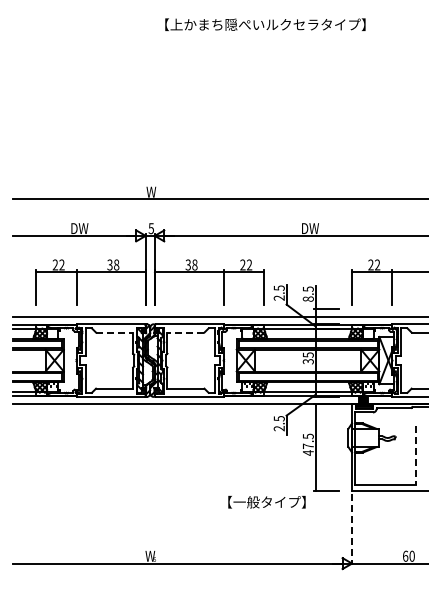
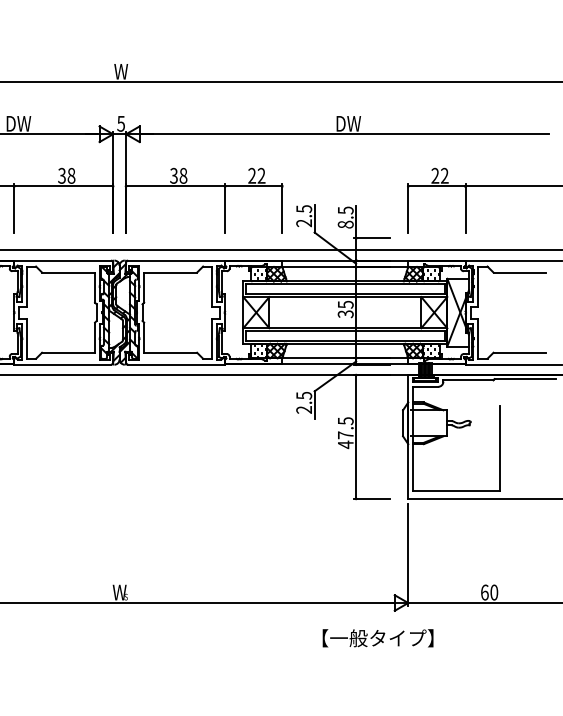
line: (114, 332) -> (68, 272), dashed -> solid
line: (185, 332) -> (170, 272), dashed -> solid
line: (416, 455) -> (500, 448), dashed -> solid
text: (266, 501) -> (377, 637), moved
line: (352, 530) -> (408, 555), dashed -> solid

